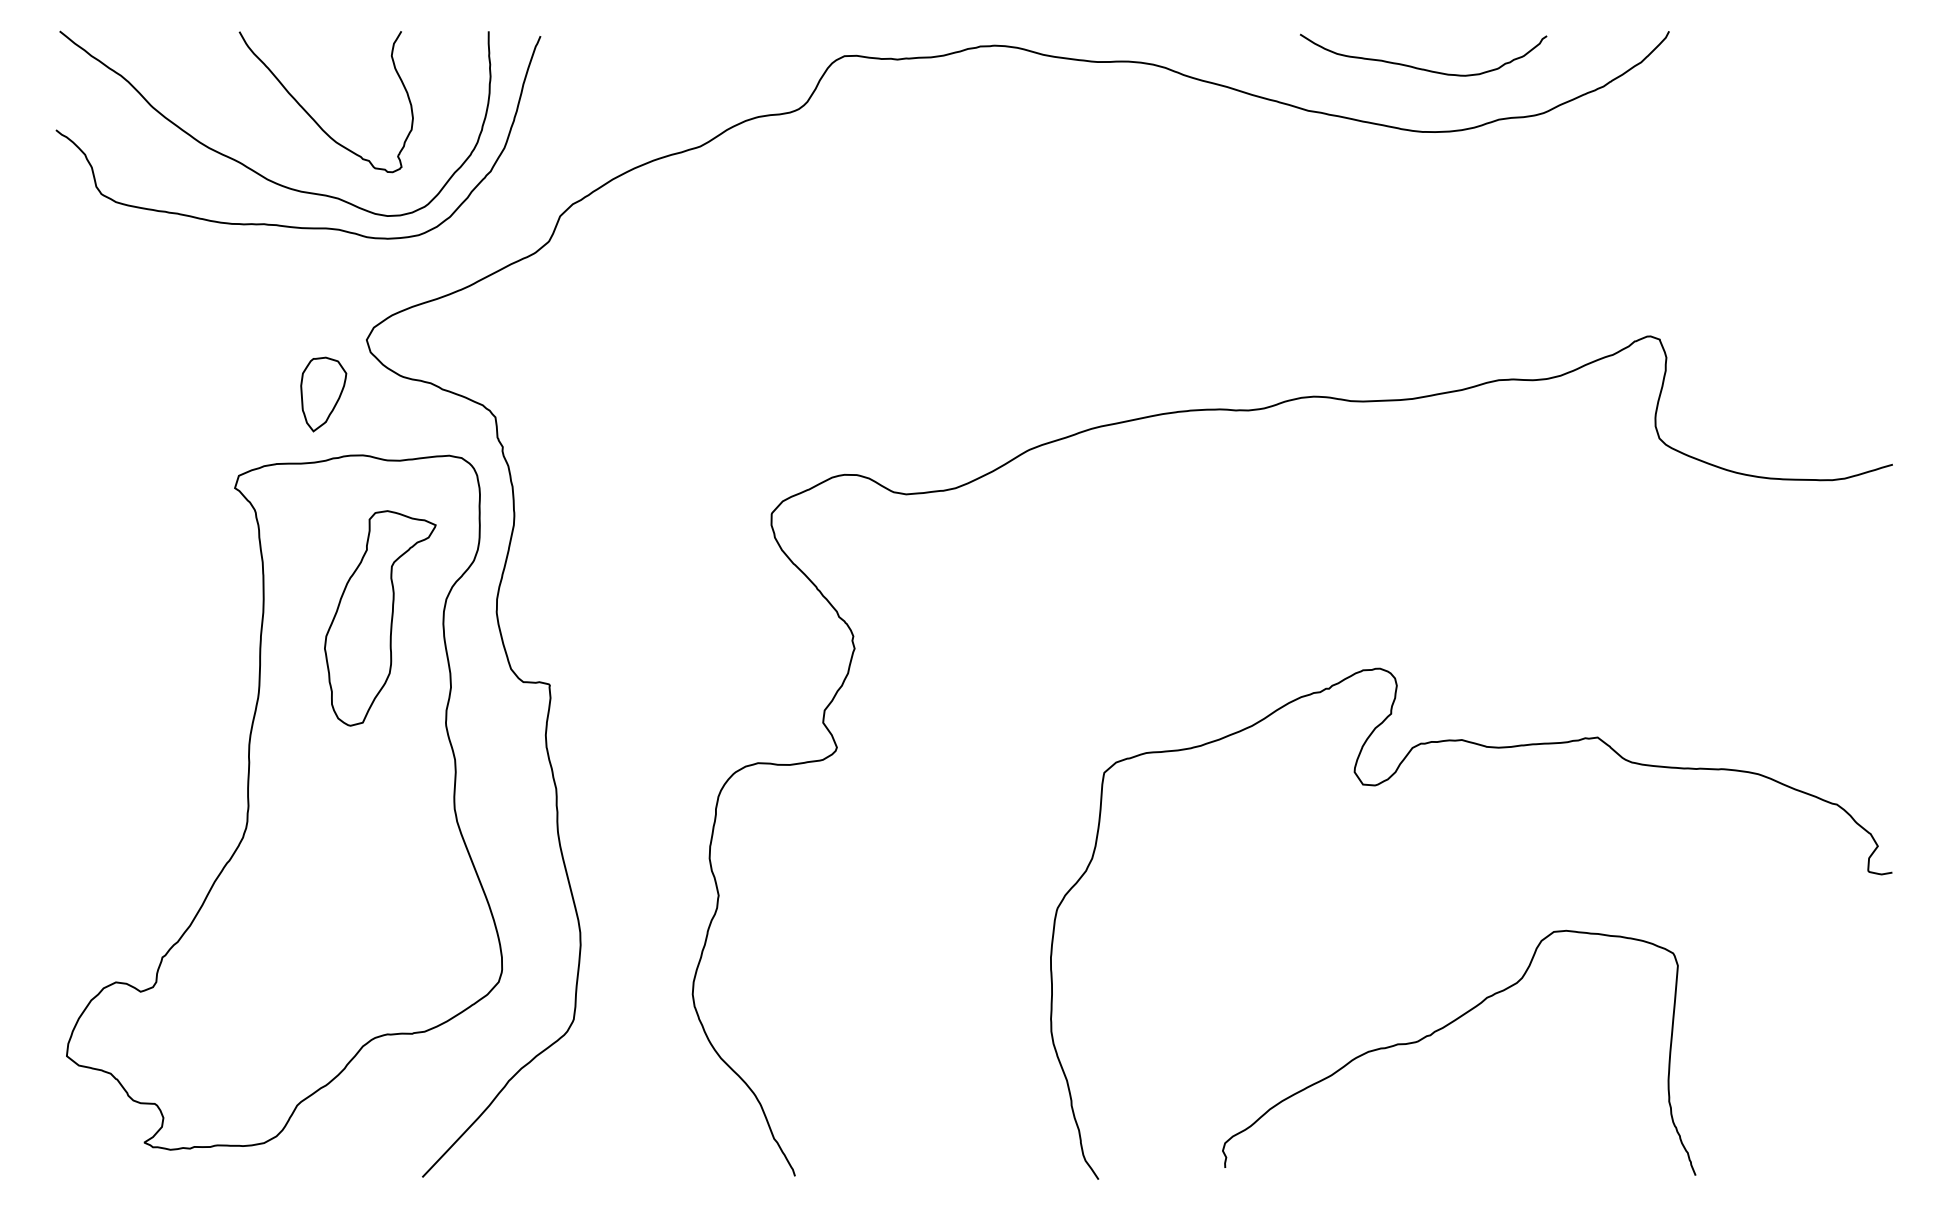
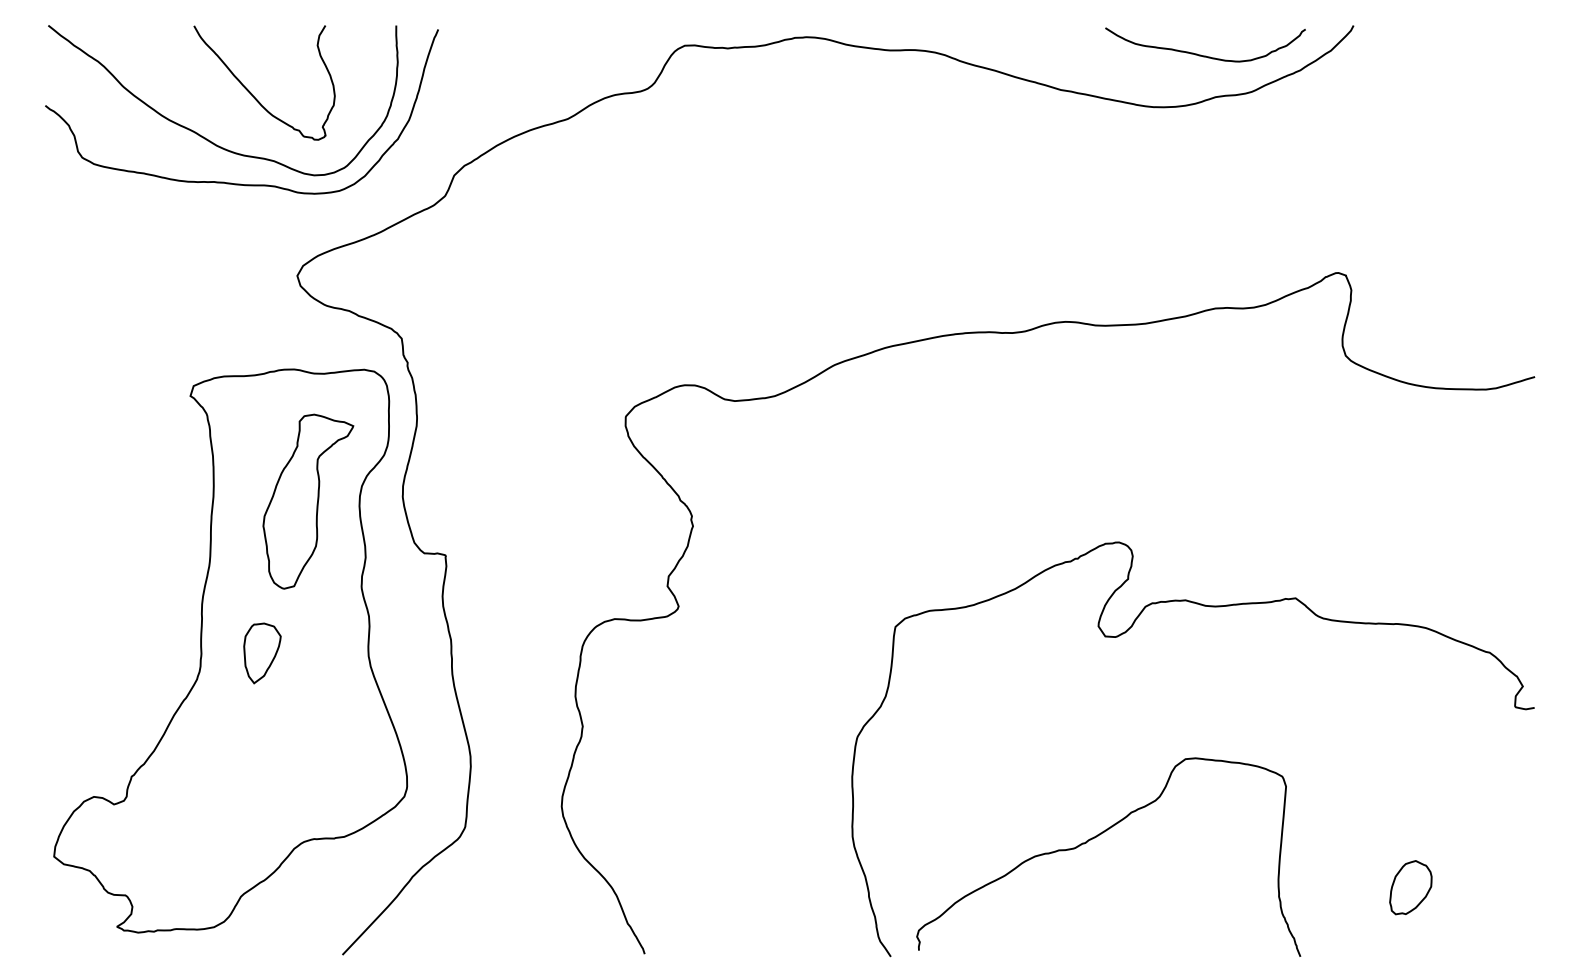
curve: (1418, 67) -> (1201, 54), moved
part: (323, 394) -> (262, 653), moved
curve: (1442, 1029) -> (1095, 838), moved
part: (1739, 1094) -> (1410, 887), added

